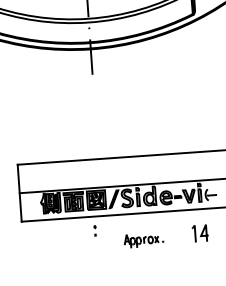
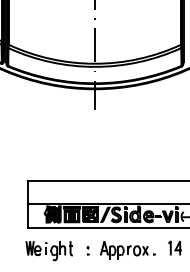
part: (94, 230) -> (87, 250), moved
part: (143, 240) -> (127, 250), size x1.67
part: (48, 248) -> (48, 251), added

